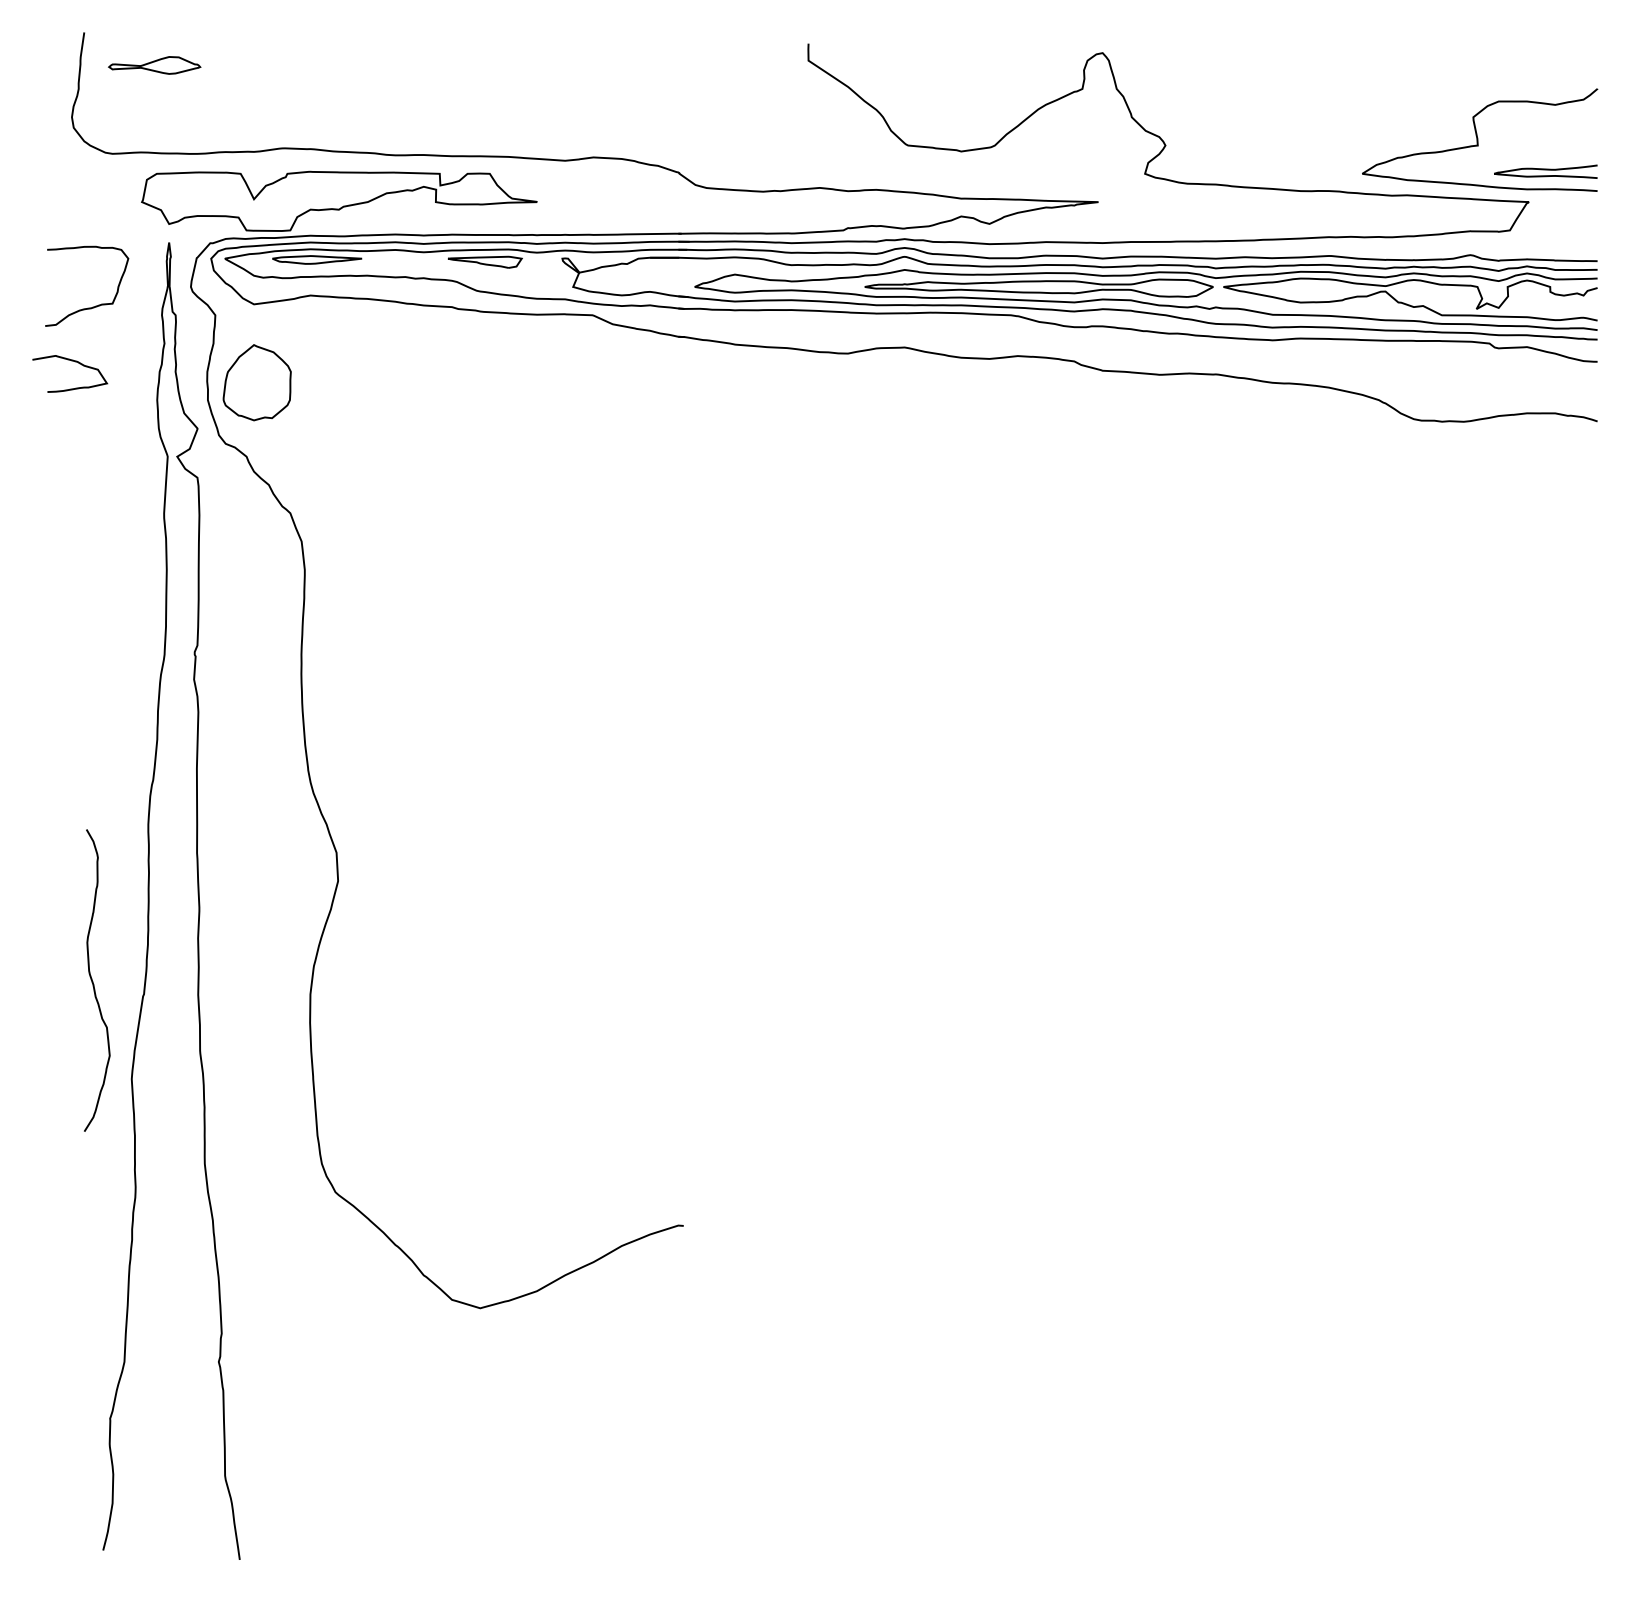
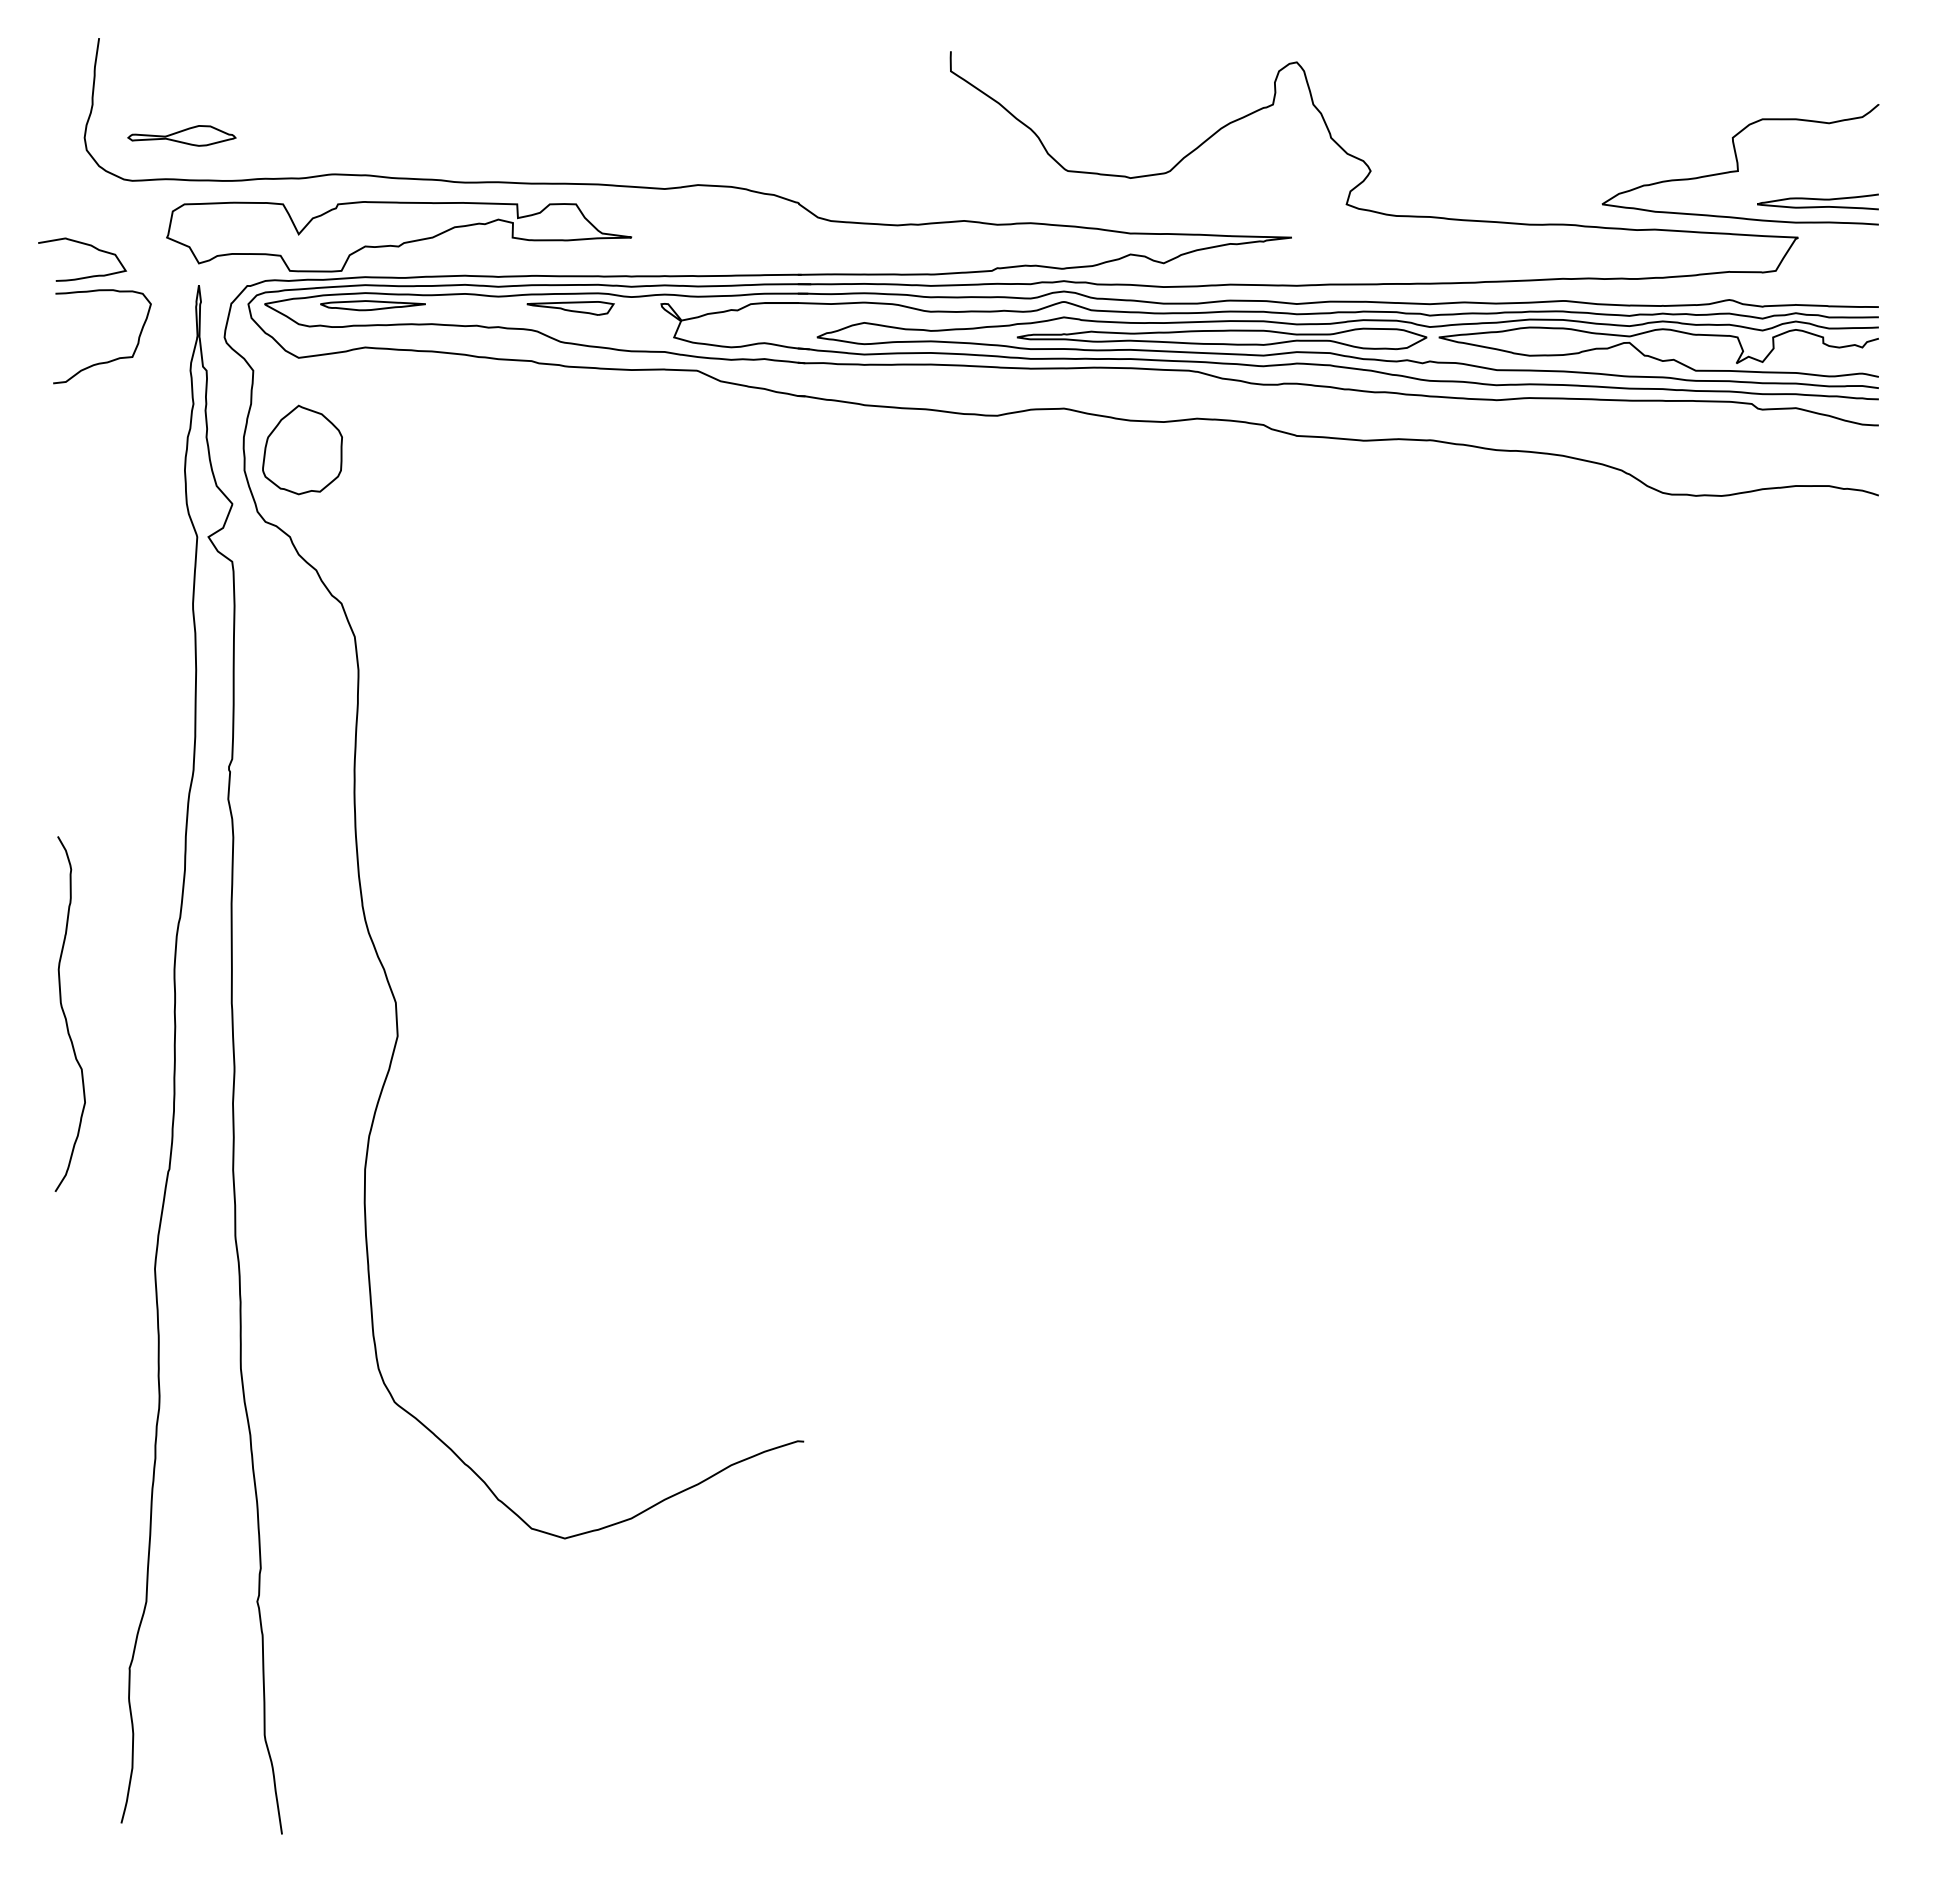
part: (154, 65) -> (181, 135), moved
curve: (73, 361) -> (86, 245), moved
curve: (93, 980) -> (65, 1014), moved

